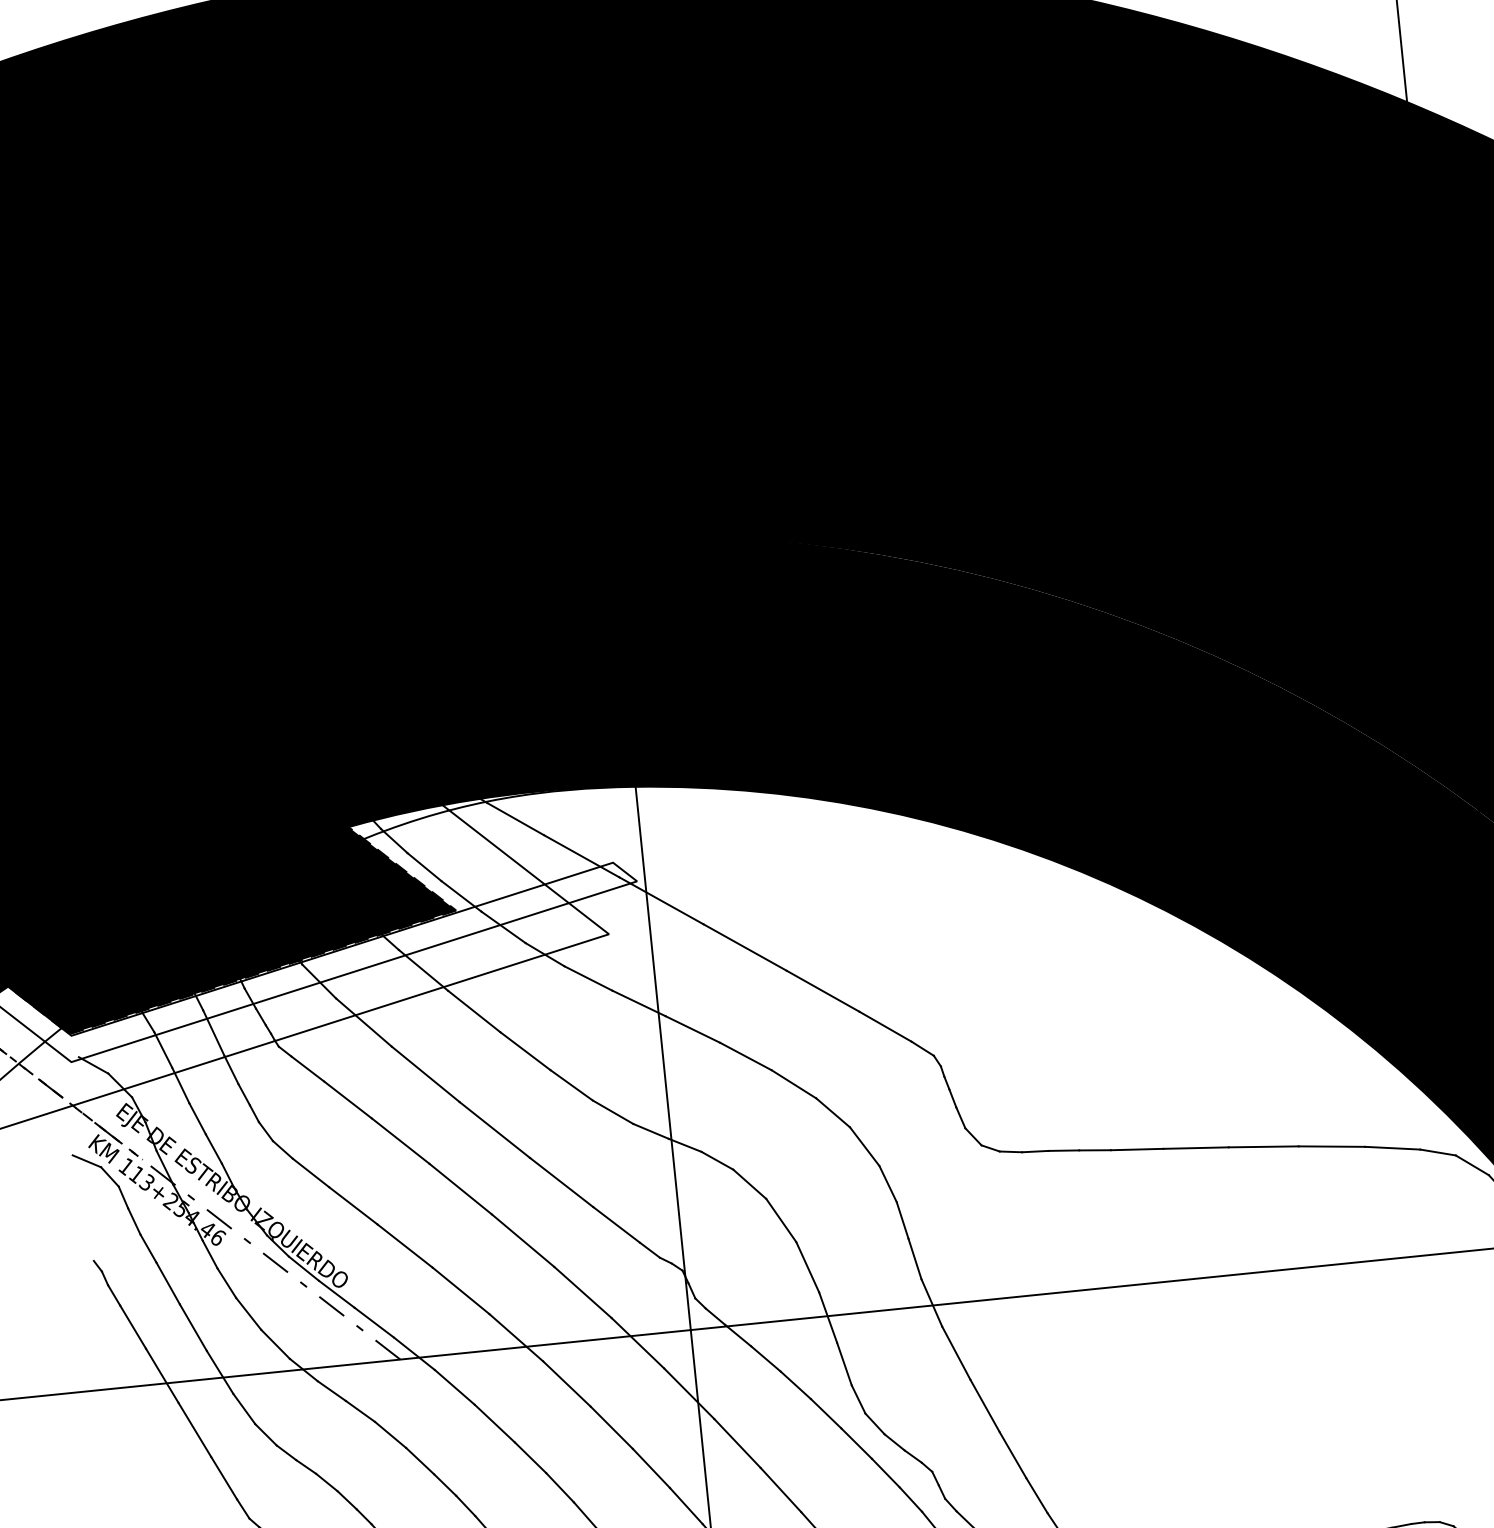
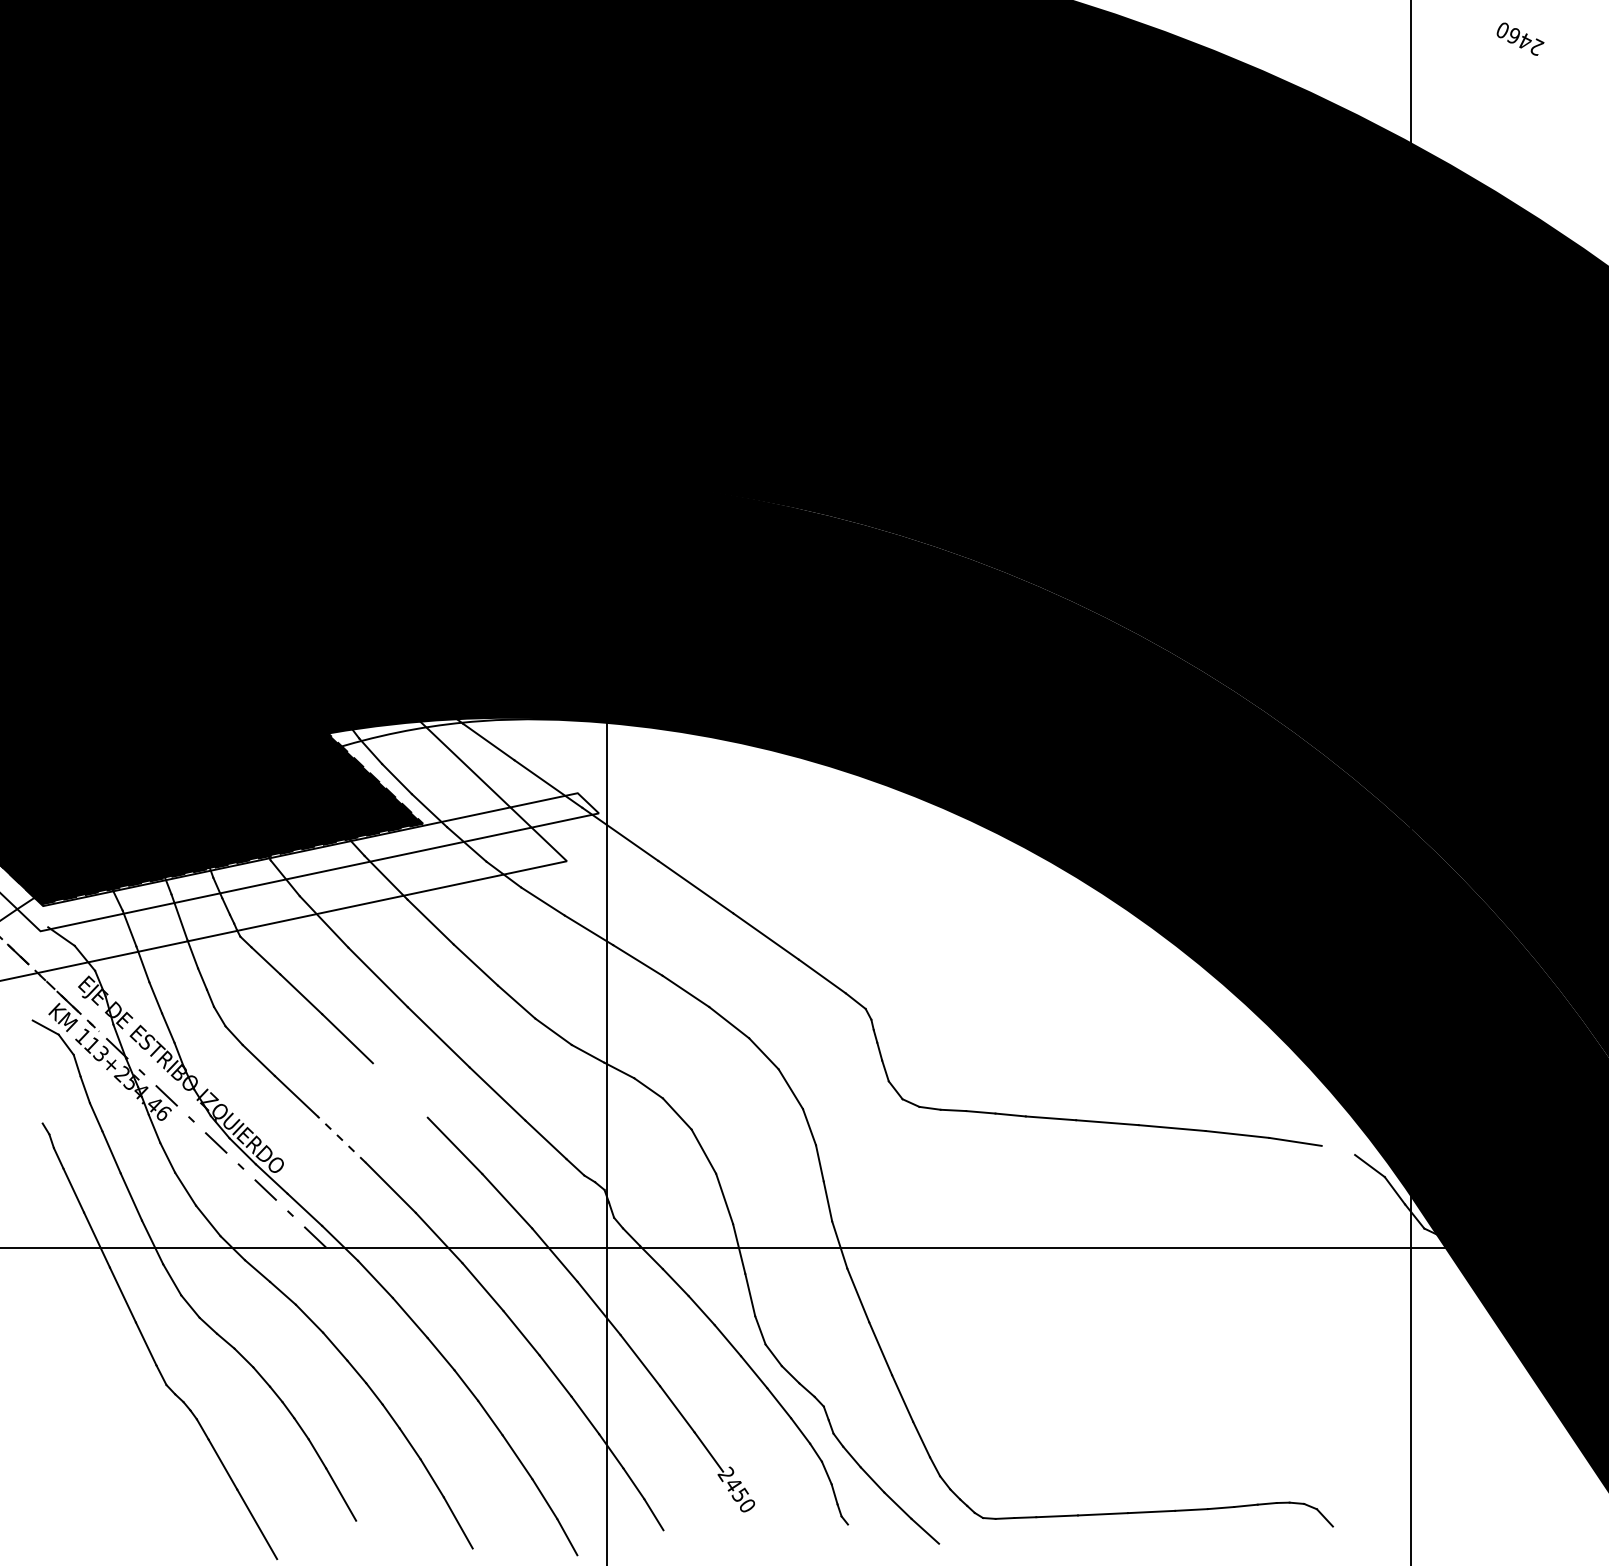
line: (1438, 1151) -> (1338, 1149), removed
line: (459, 1189) -> (399, 1090), removed
line: (404, 1246) -> (341, 1139), solid -> dashed

